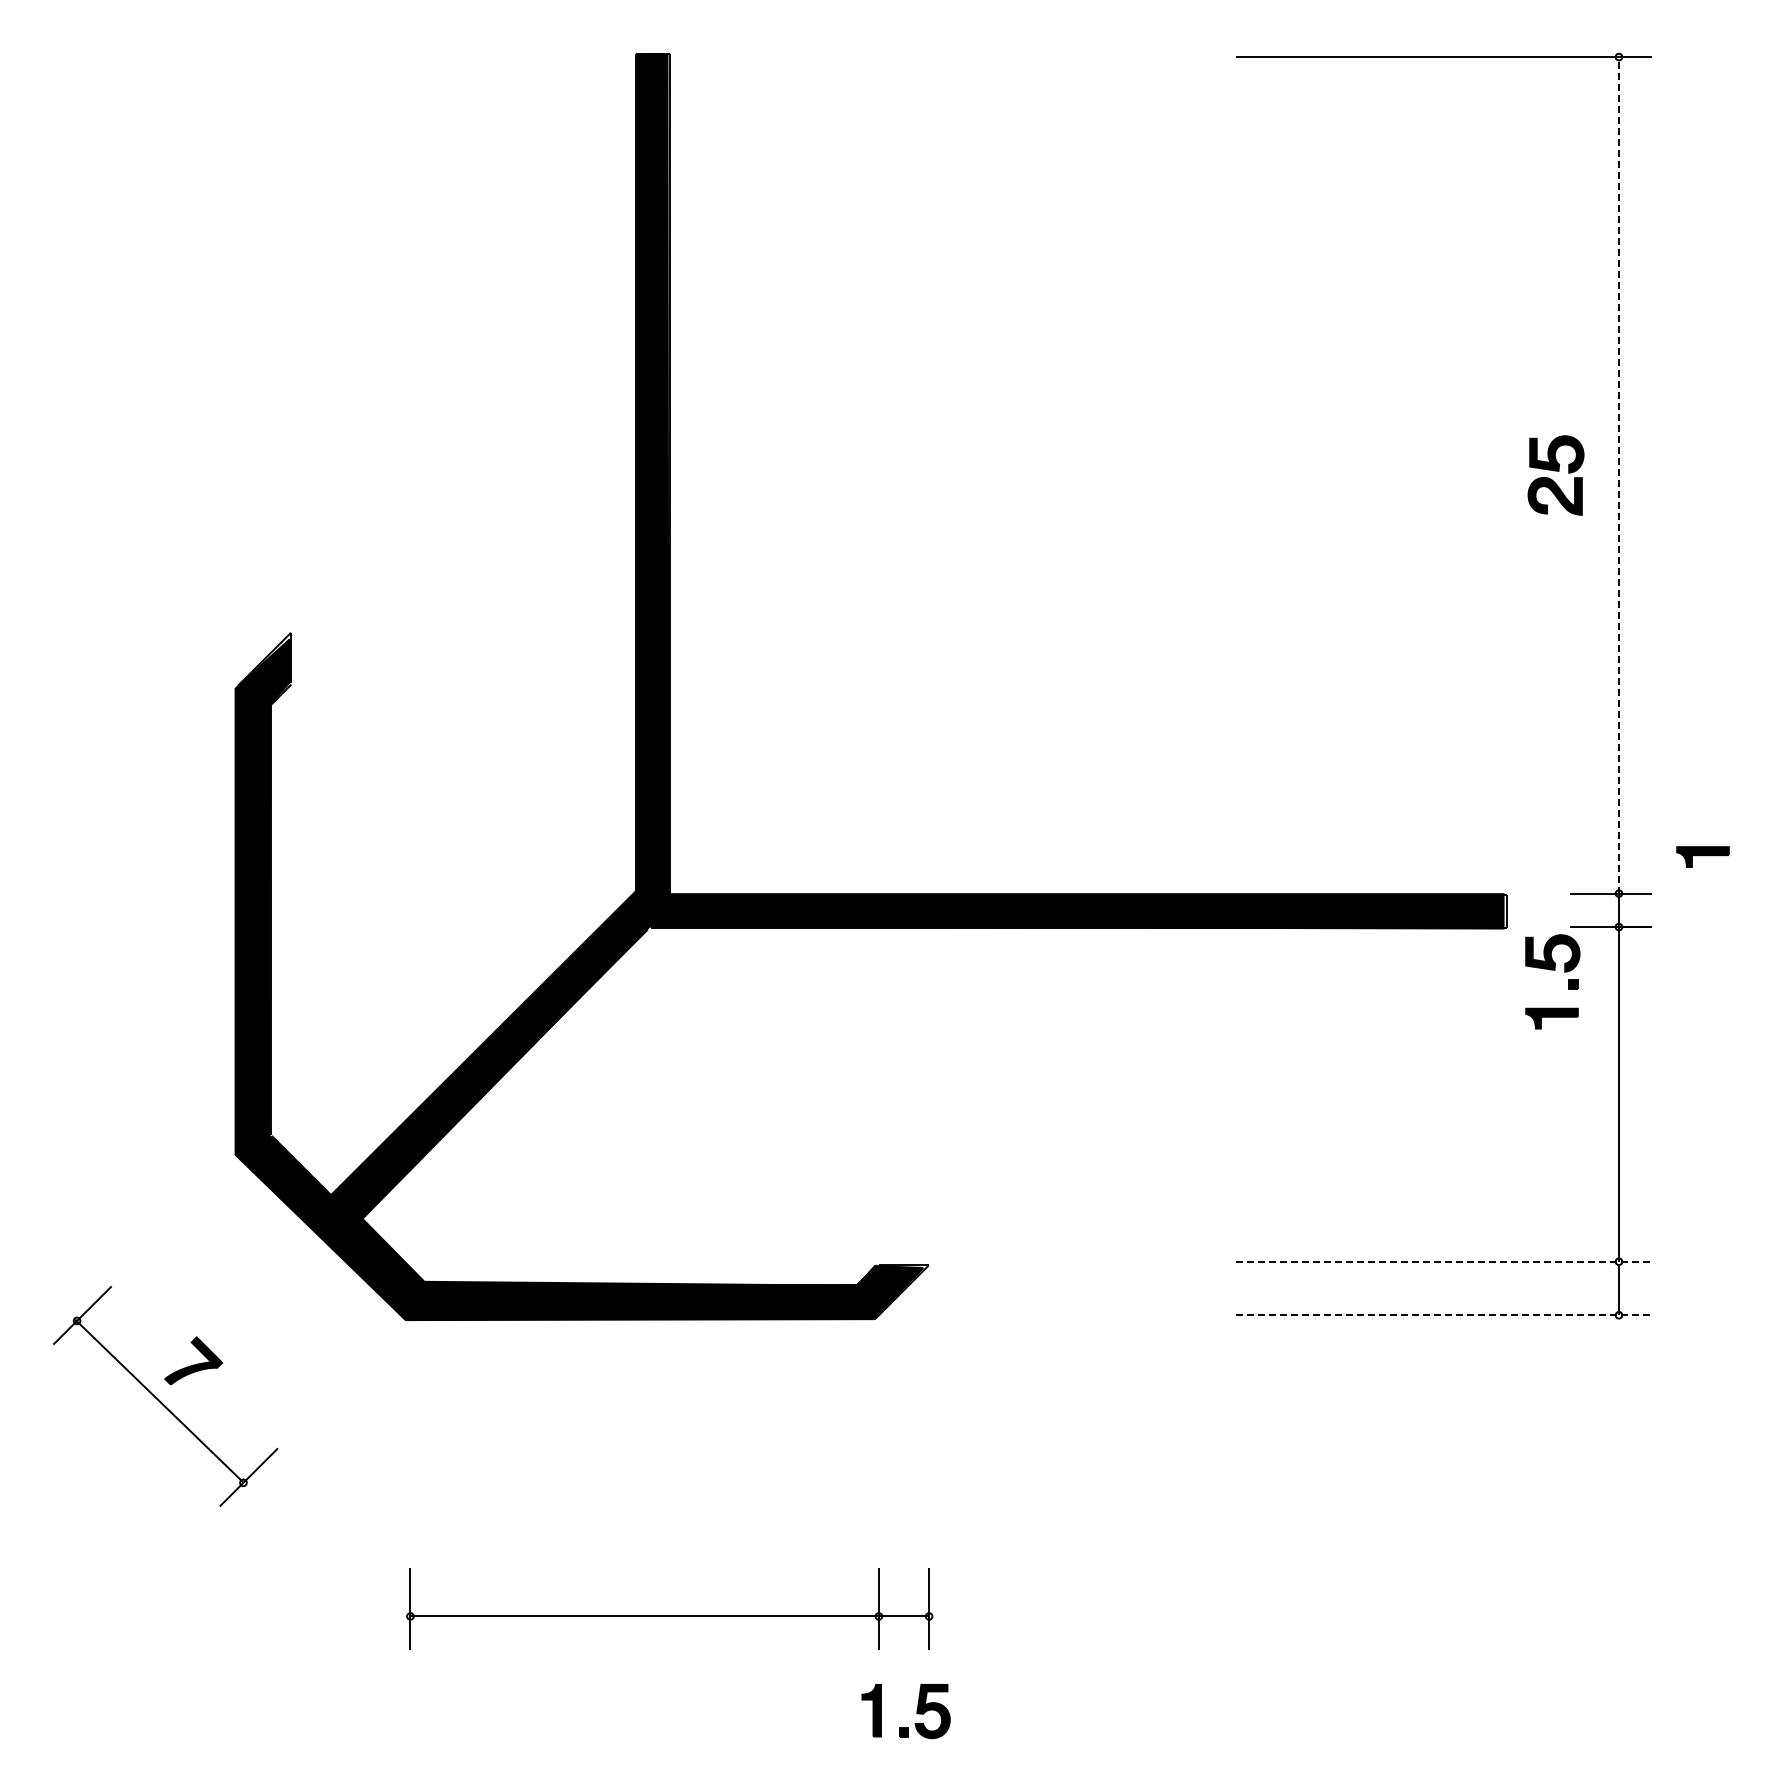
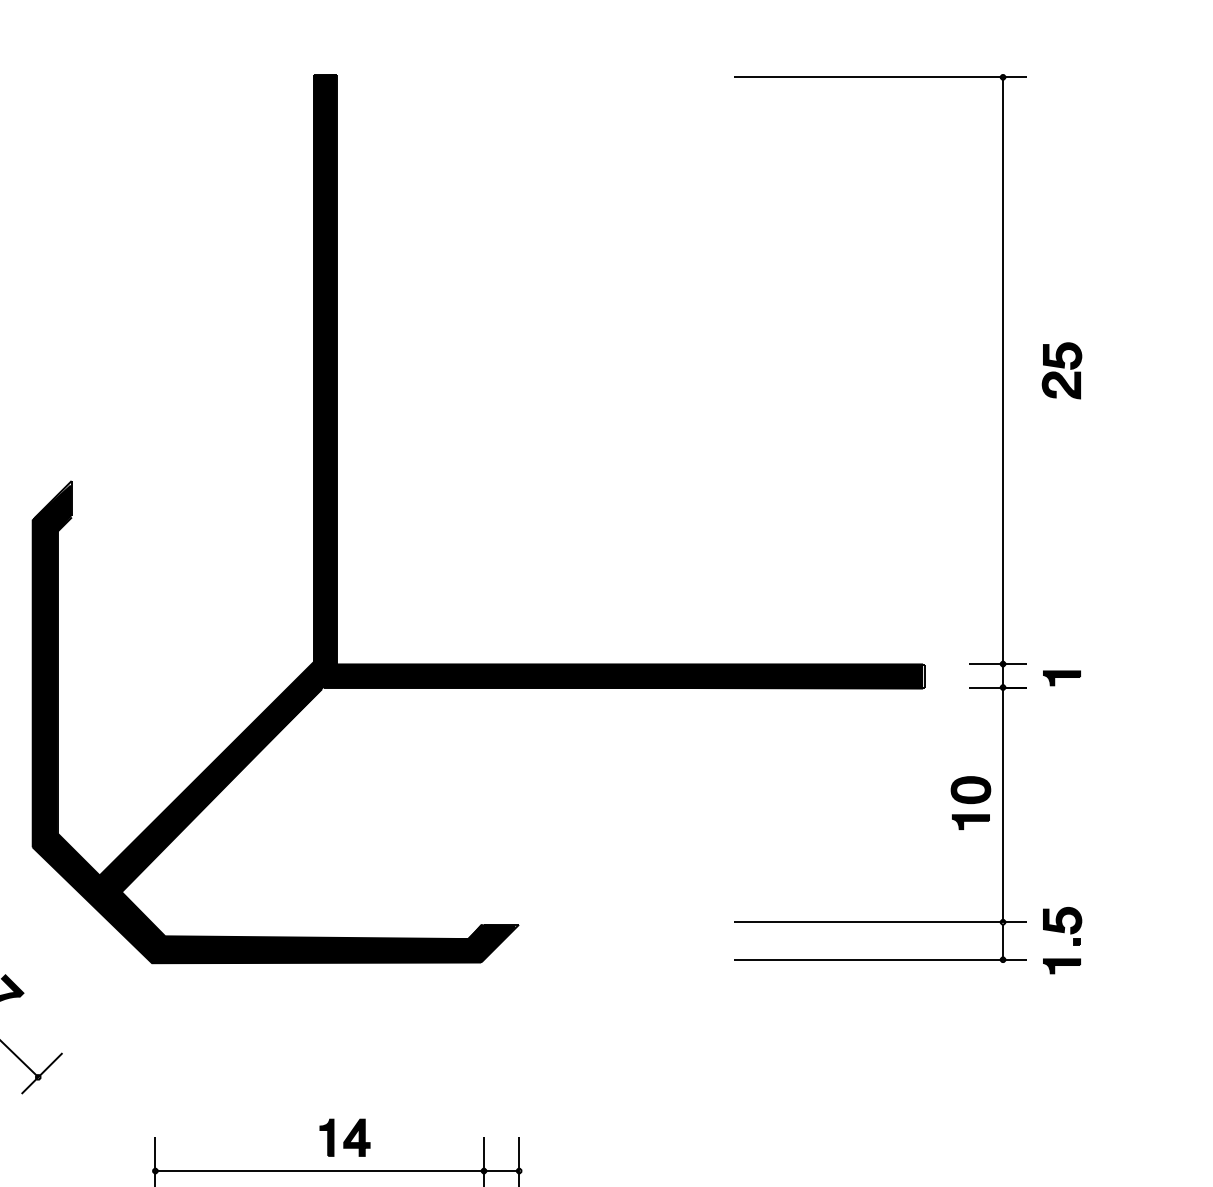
line: (1618, 474) -> (1002, 370), dashed -> solid
part: (1555, 475) -> (1061, 370), moved
part: (1702, 856) -> (1061, 677), moved
part: (1552, 970) -> (1062, 932), moved
part: (1572, 1091) -> (970, 802), added
line: (1444, 1261) -> (880, 922), dashed -> solid
line: (1444, 1315) -> (880, 959), dashed -> solid
part: (680, 1568) -> (344, 1137), added

